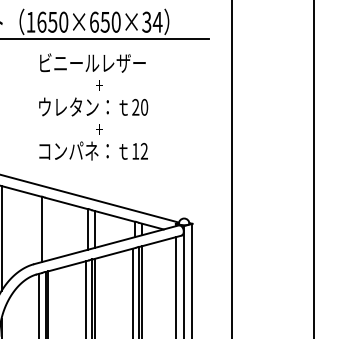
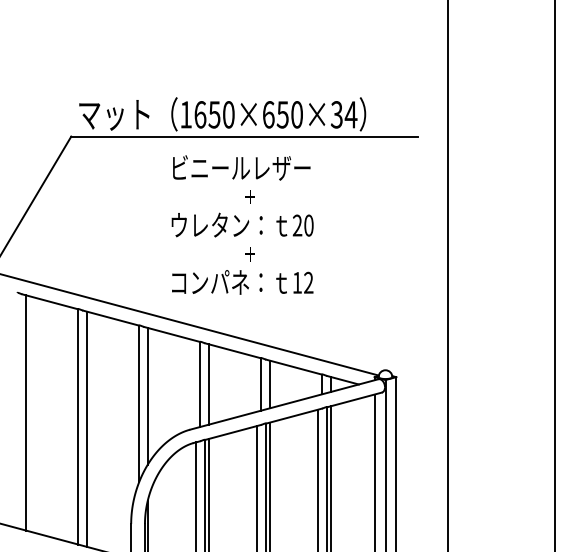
text: (93, 106) -> (242, 224), moved
line: (48, 229) -> (208, 384), added

